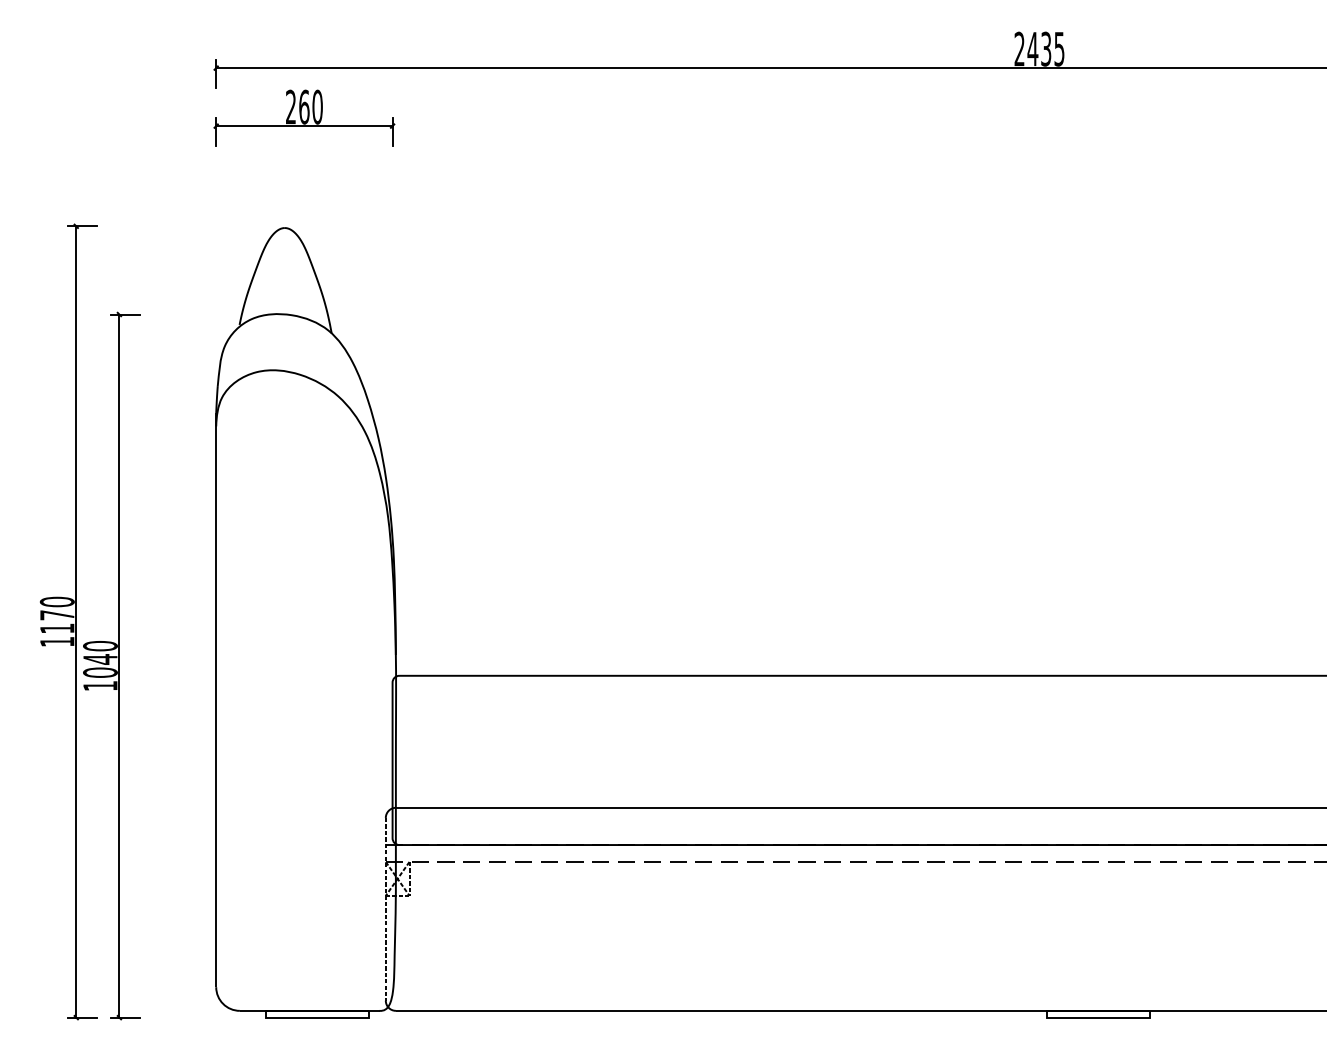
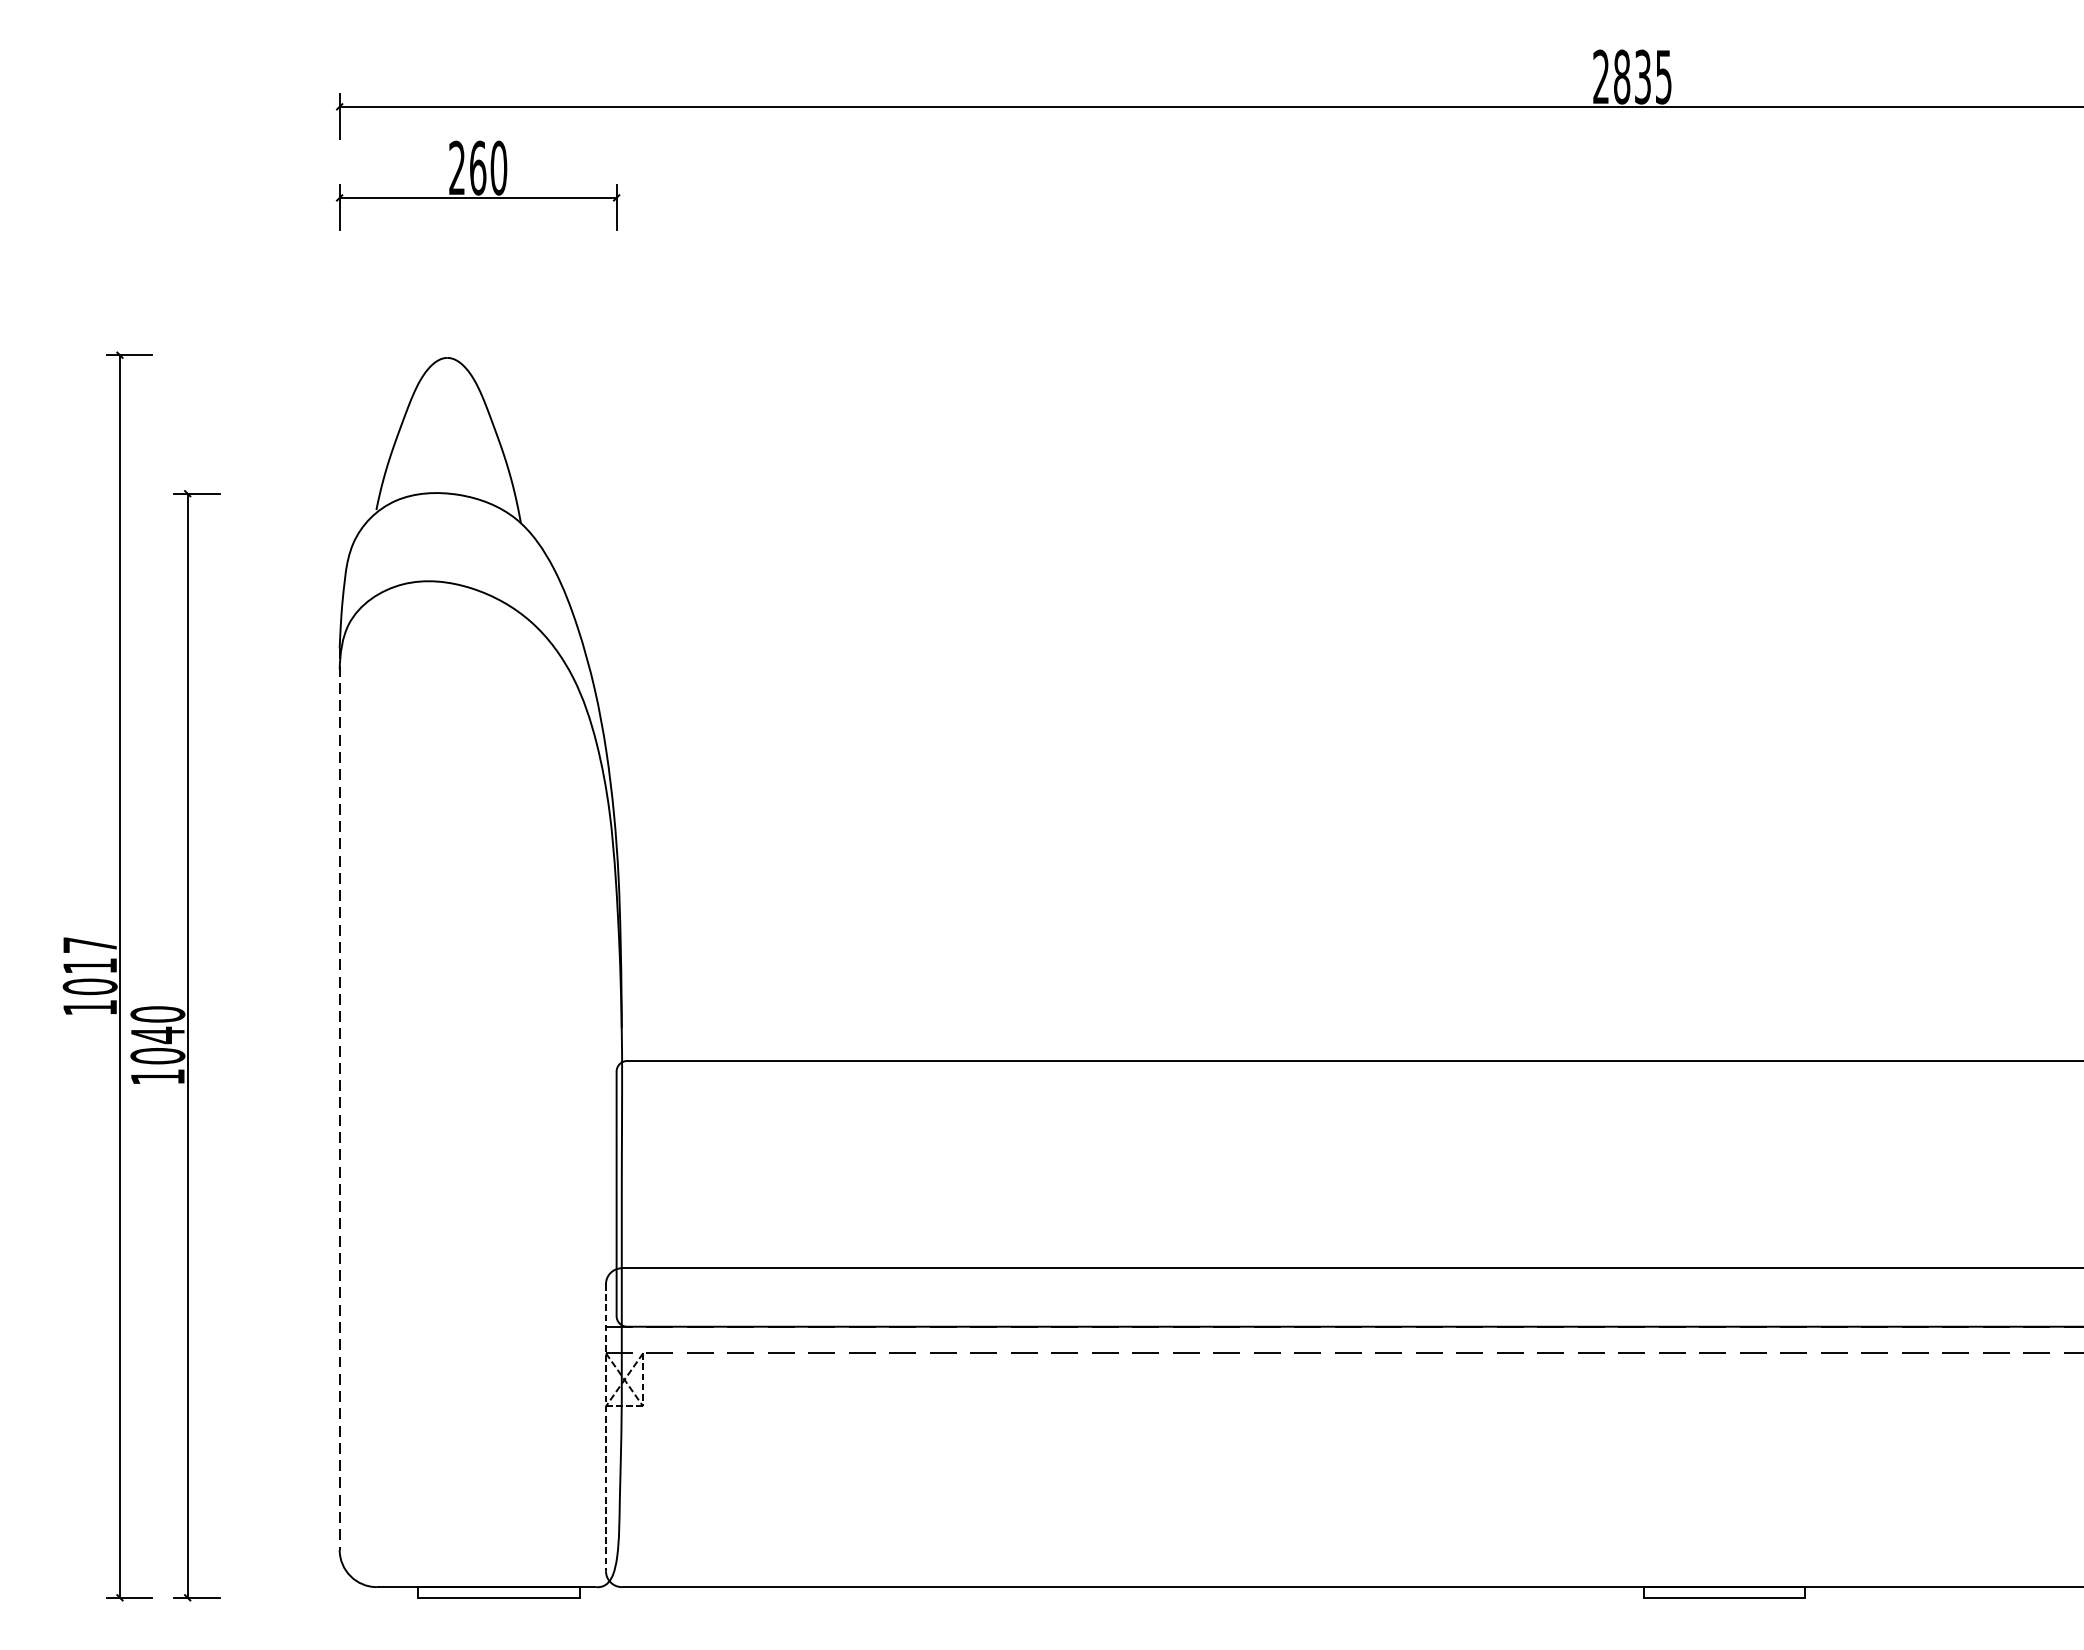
text: (1032, 48) -> (1621, 76), 2435 -> 2835
text: (56, 614) -> (88, 964), 1170 -> 1017
line: (216, 700) -> (340, 1099), solid -> dashed

